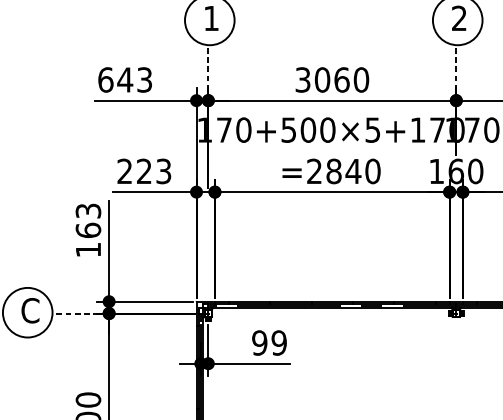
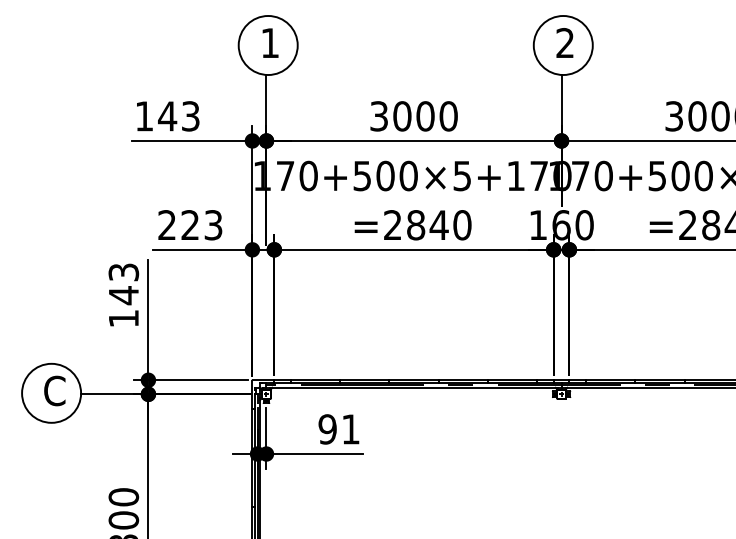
line: (208, 67) -> (266, 101), dashed -> solid
line: (456, 67) -> (561, 101), dashed -> solid
text: (105, 80) -> (144, 116), 643 -> 143
text: (341, 80) -> (425, 116), 3060 -> 3000
text: (88, 230) -> (123, 295), 163 -> 143
line: (75, 313) -> (108, 394), dashed -> solid
text: (278, 343) -> (350, 429), 99 -> 91

